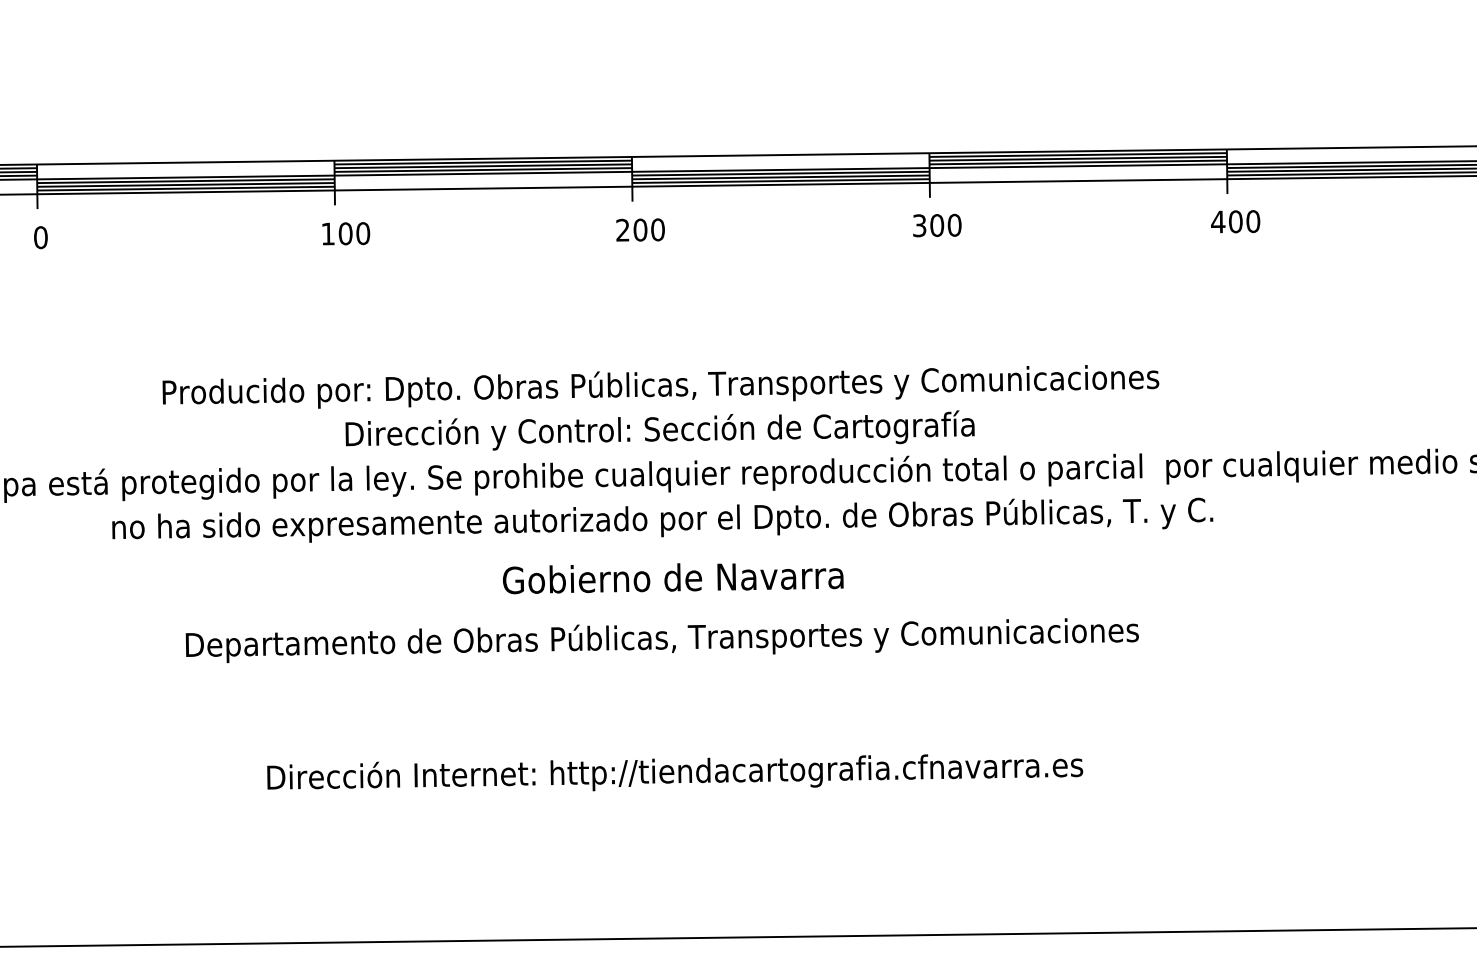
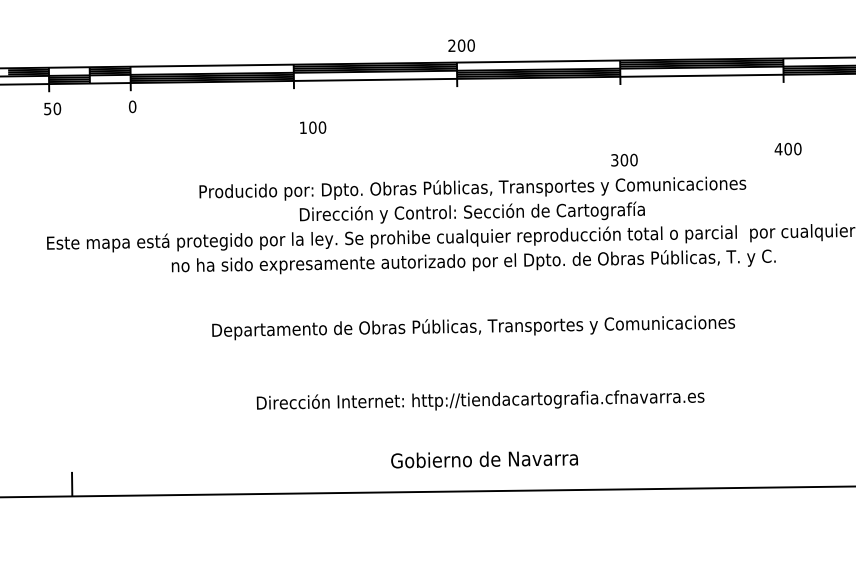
text: (1234, 220) -> (787, 148), moved
text: (937, 224) -> (624, 159), moved
text: (640, 229) -> (461, 45), moved
text: (346, 233) -> (313, 127), moved
text: (673, 577) -> (484, 459), moved

